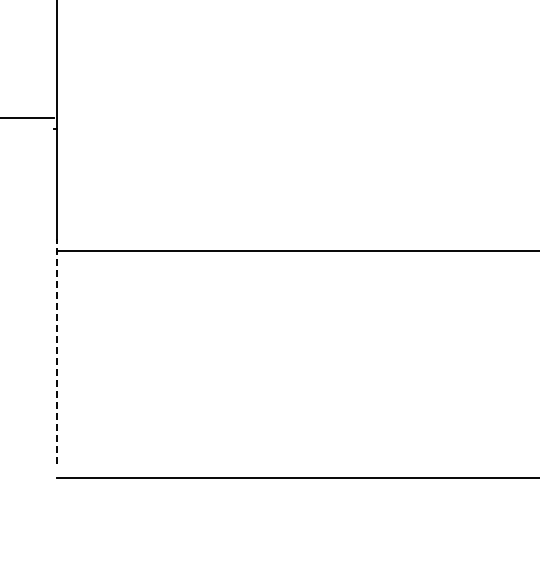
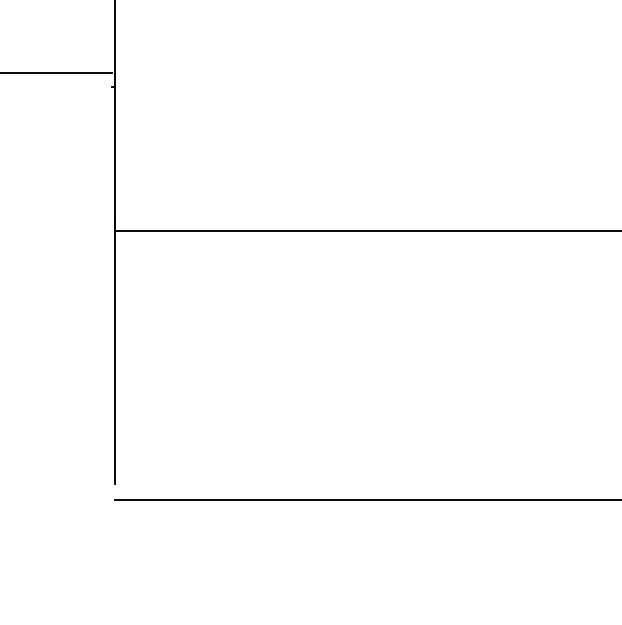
line: (56, 352) -> (114, 351), dashed -> solid

